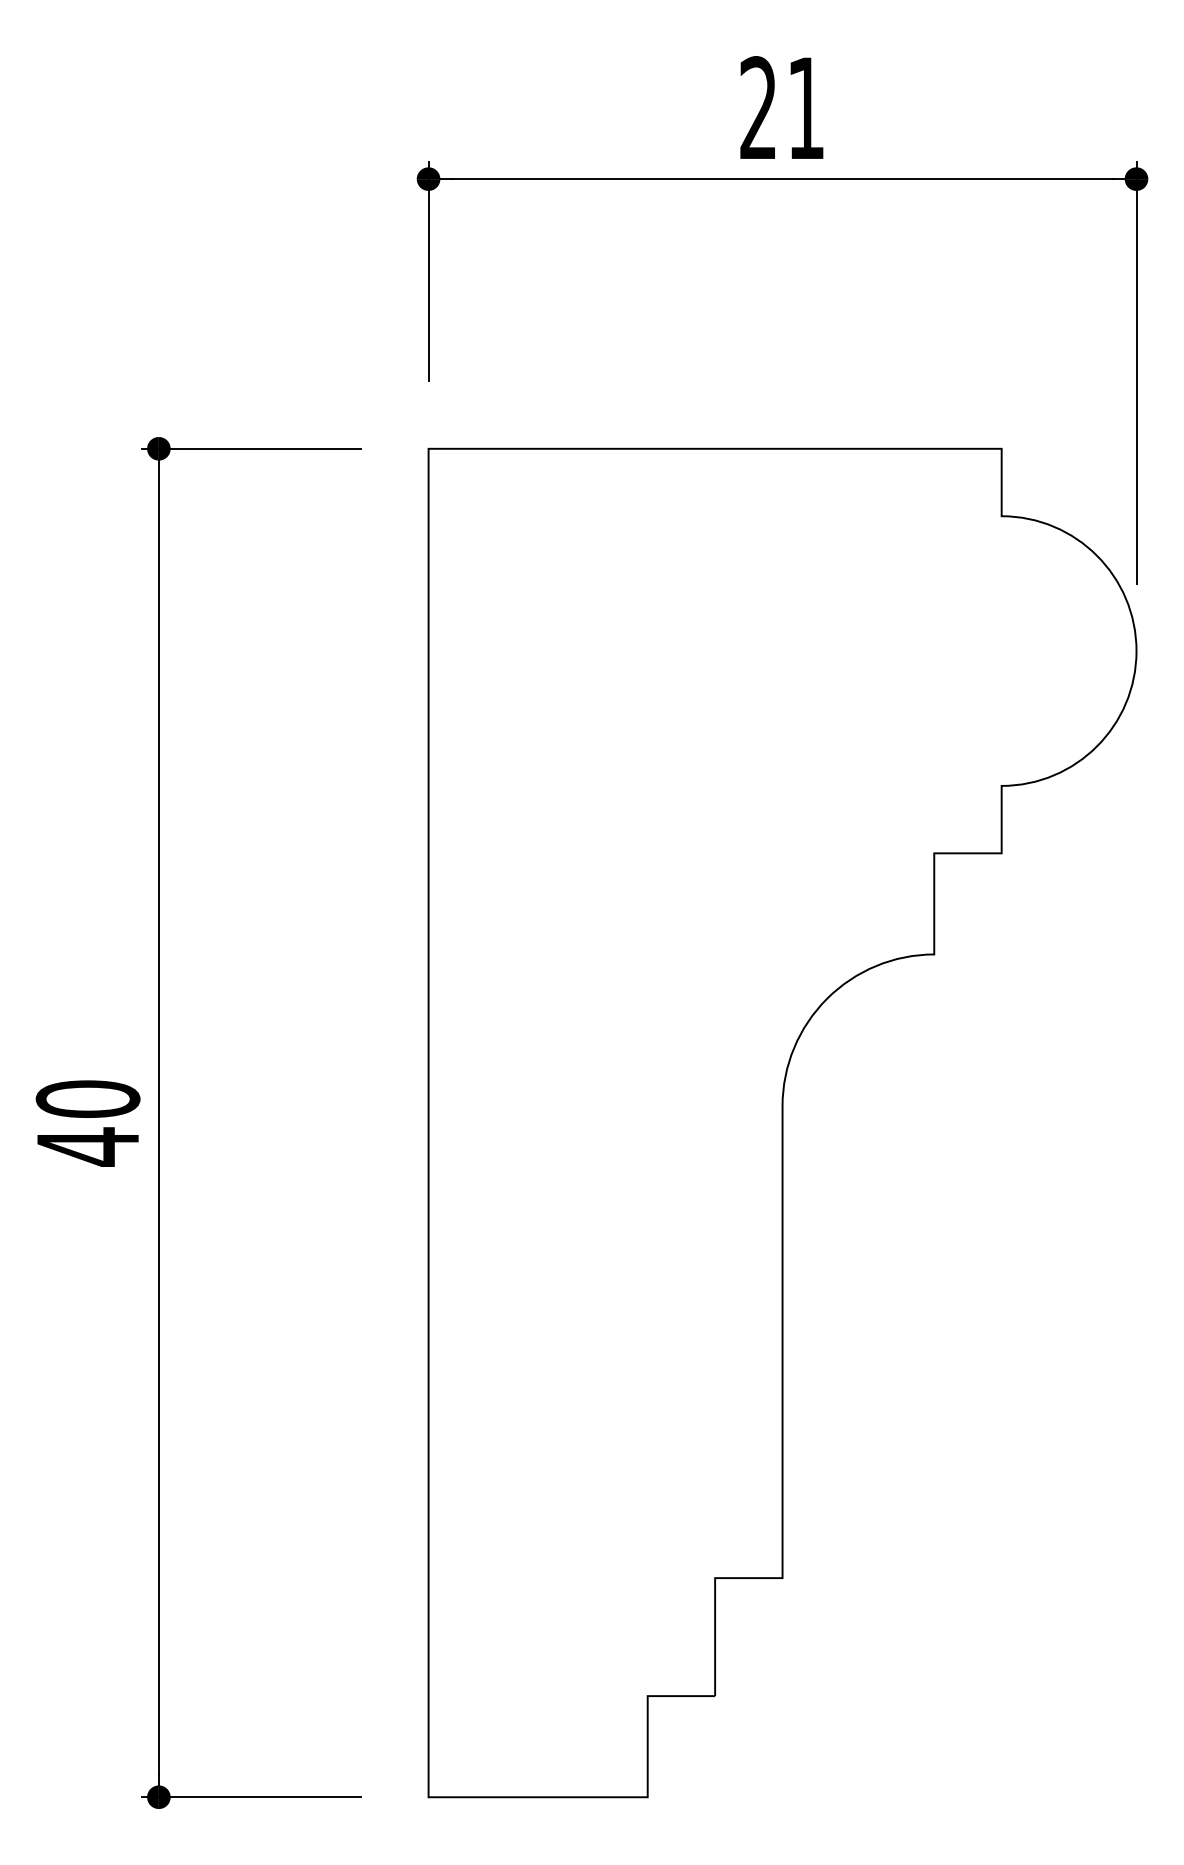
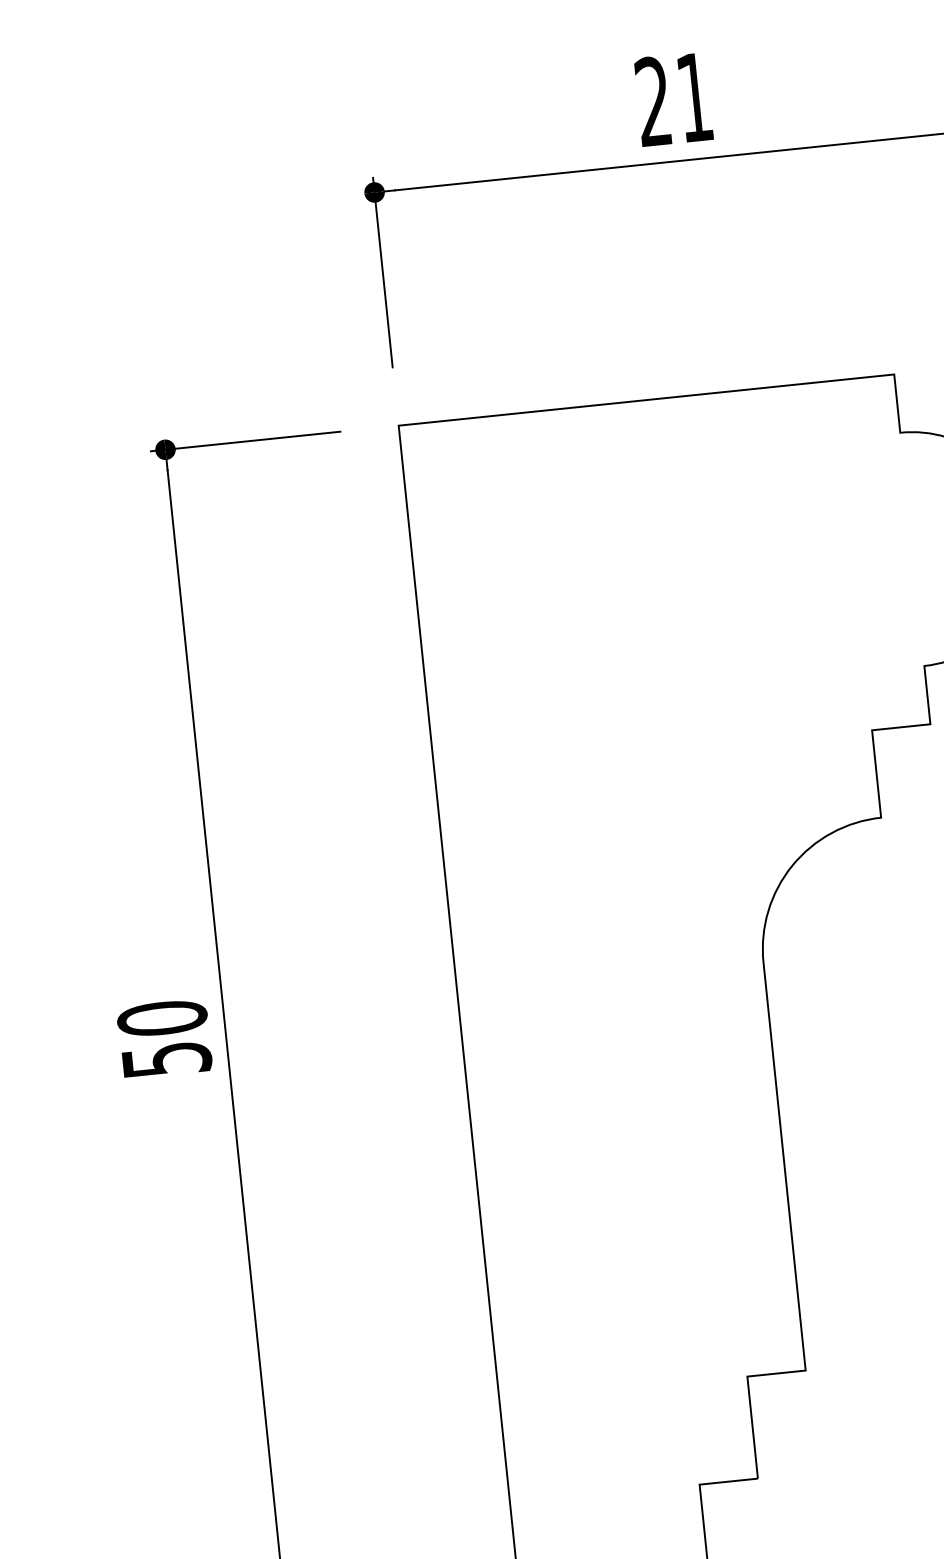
text: (88, 1146) -> (166, 1059), 40 -> 50

